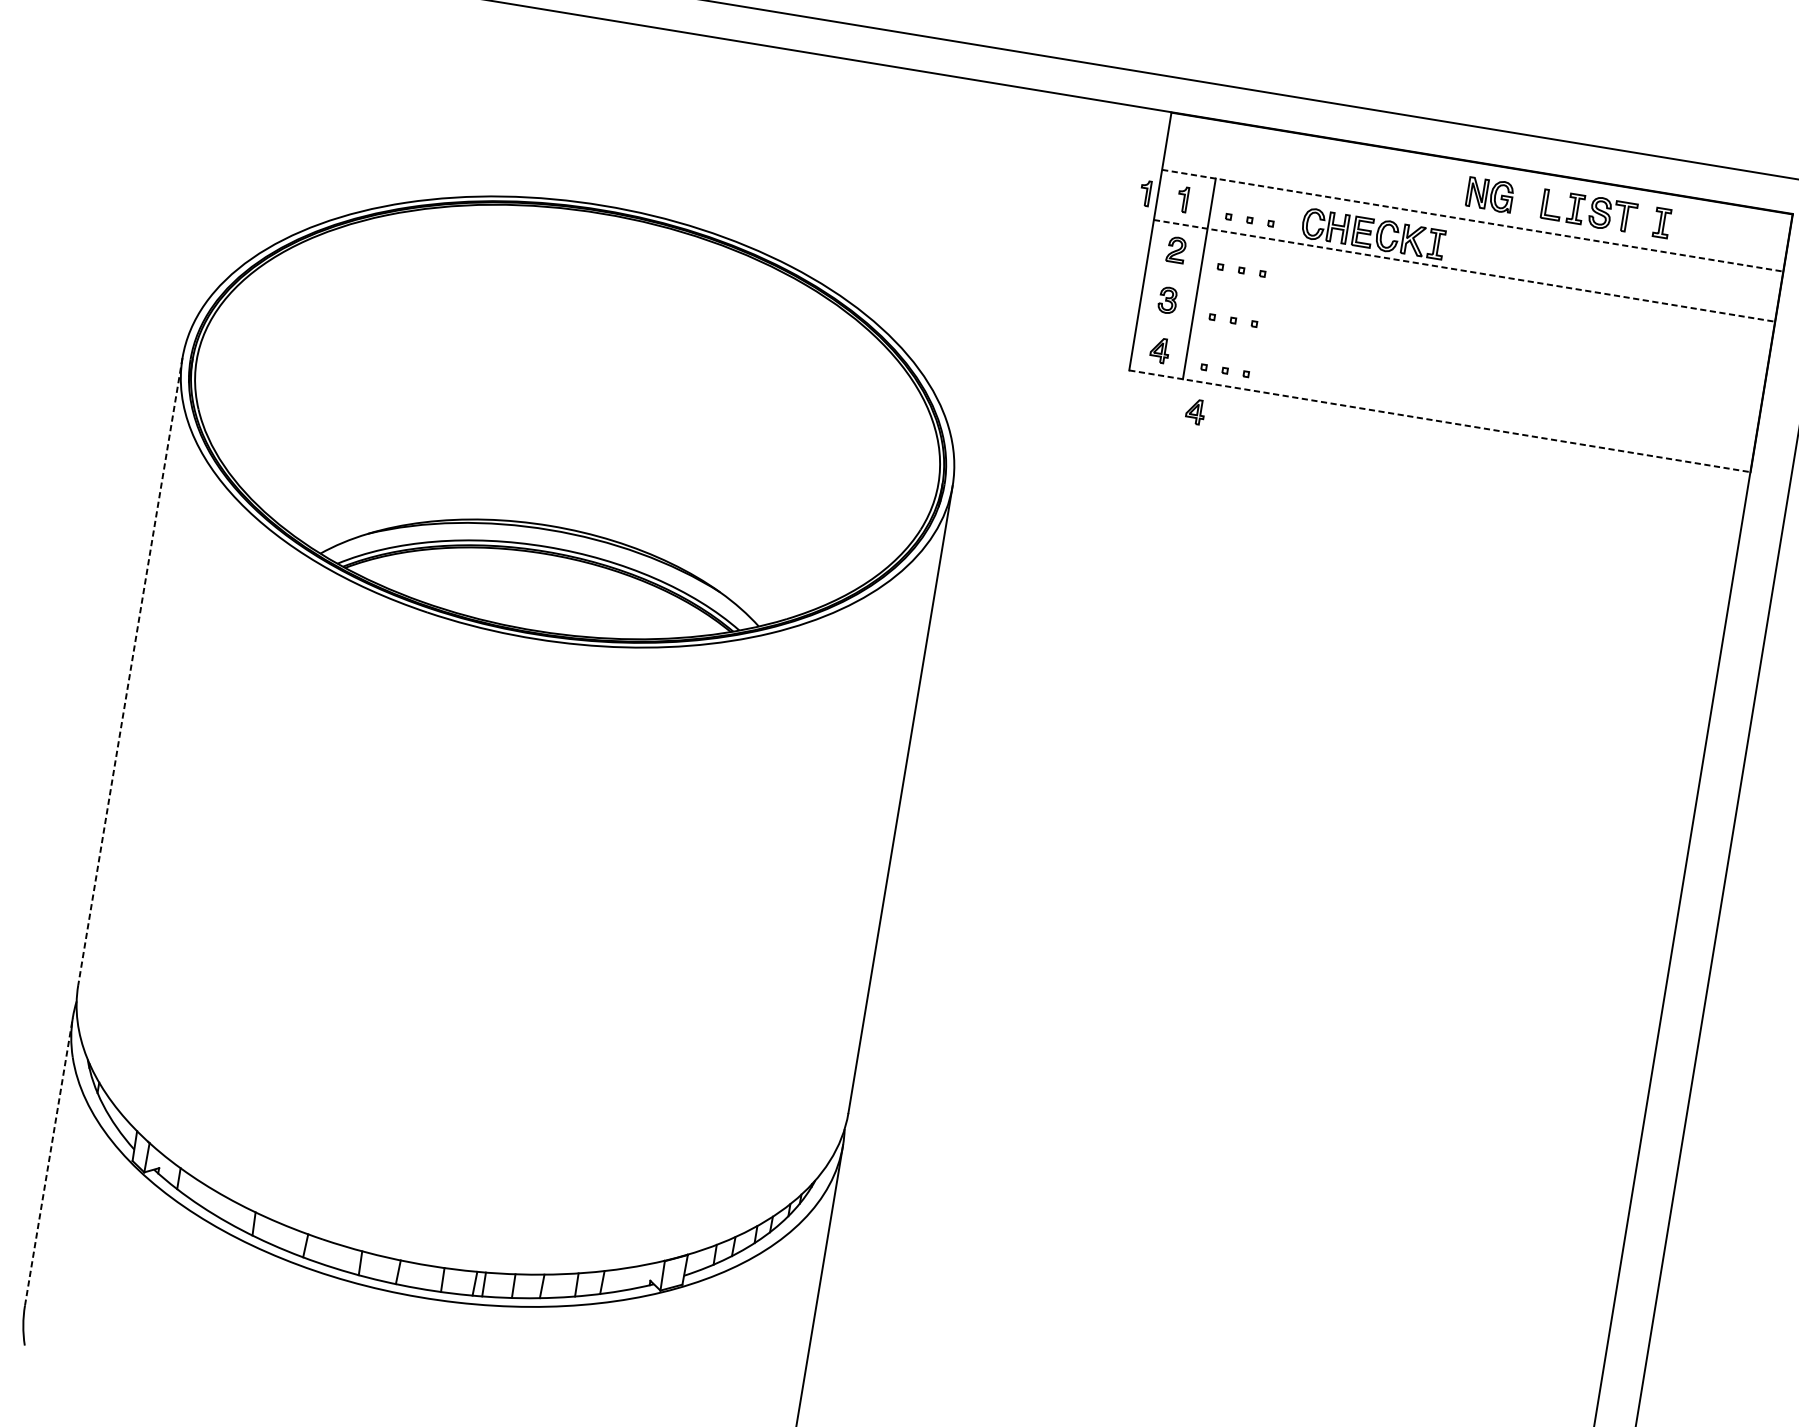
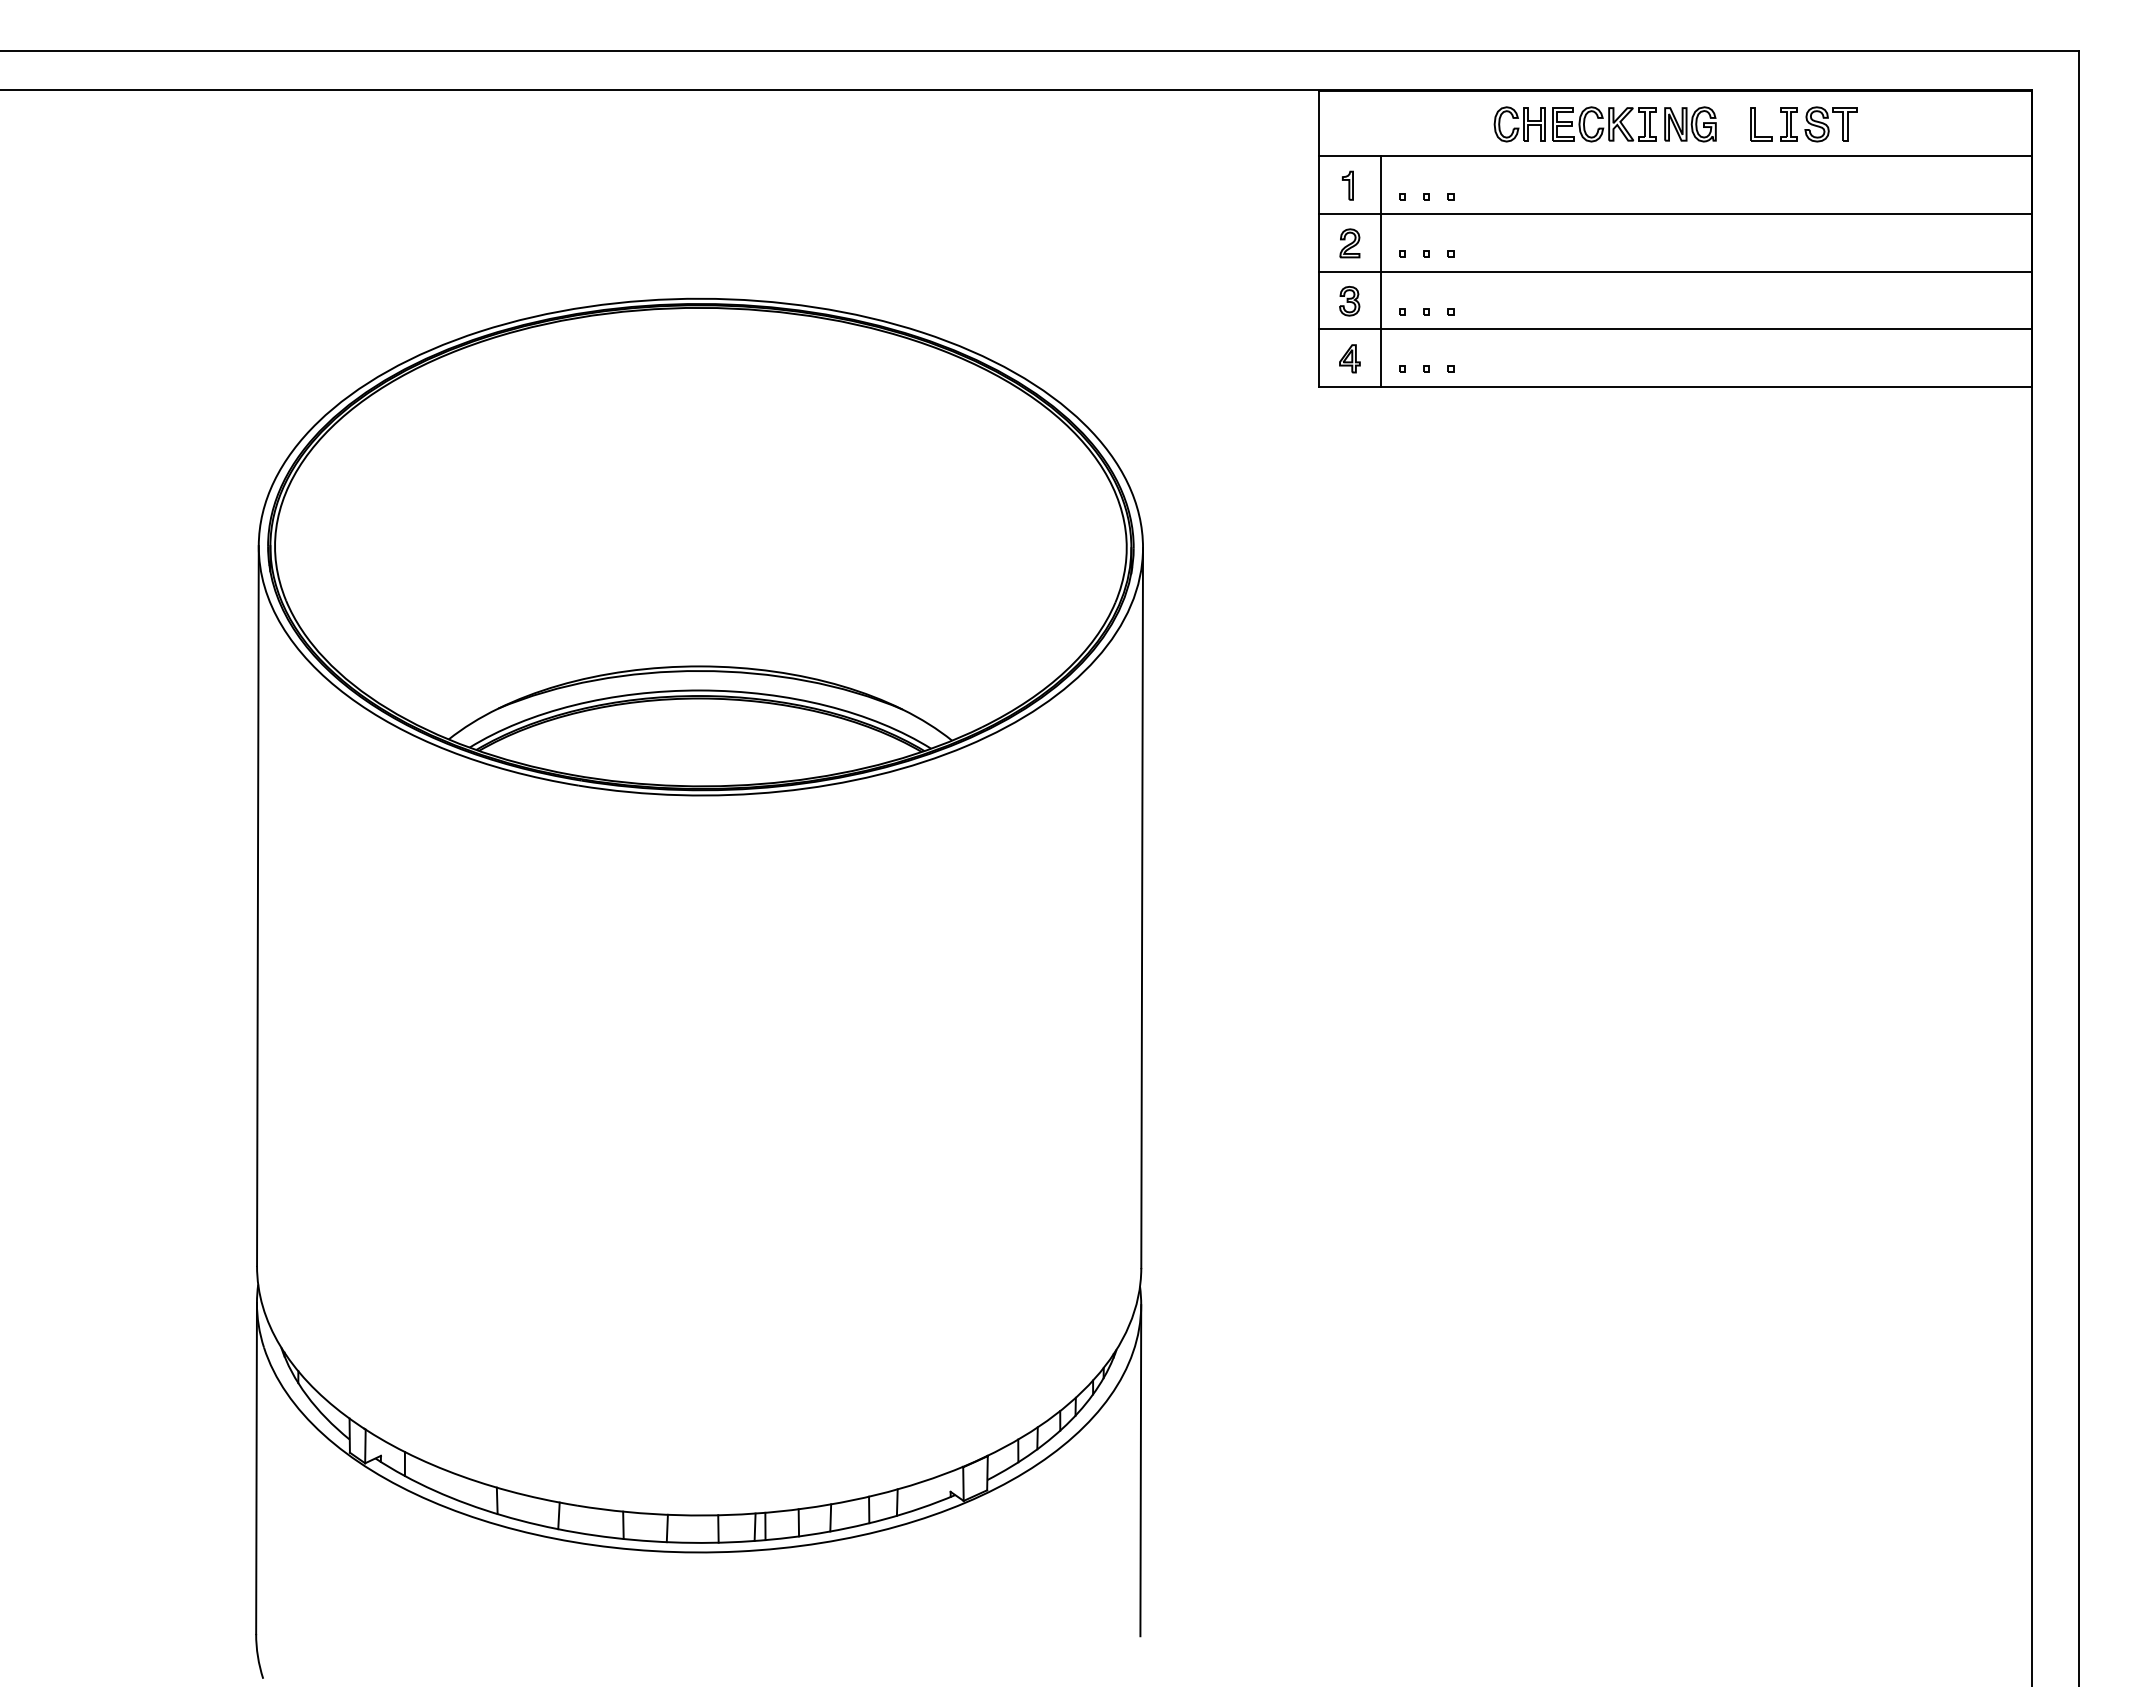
part: (1145, 193) -> (1304, 185), removed
line: (1472, 220) -> (1675, 156), dashed -> solid
part: (1661, 223) -> (1887, 124), removed
part: (1372, 233) -> (1574, 124), moved
line: (1464, 270) -> (1675, 213), dashed -> solid
line: (1456, 320) -> (1675, 271), added
line: (1447, 371) -> (1675, 329), added
part: (1195, 411) -> (1400, 420), removed
line: (1439, 421) -> (1675, 386), dashed -> solid
line: (129, 671) -> (257, 906), dashed -> solid
line: (48, 1161) -> (256, 1468), dashed -> solid

